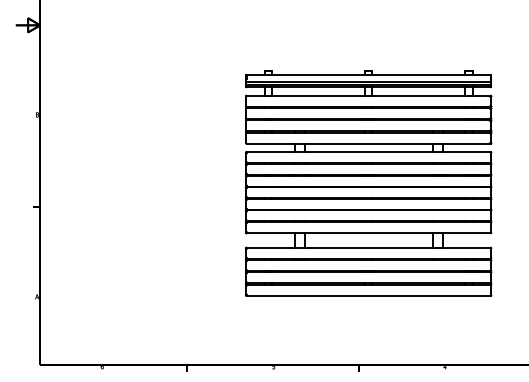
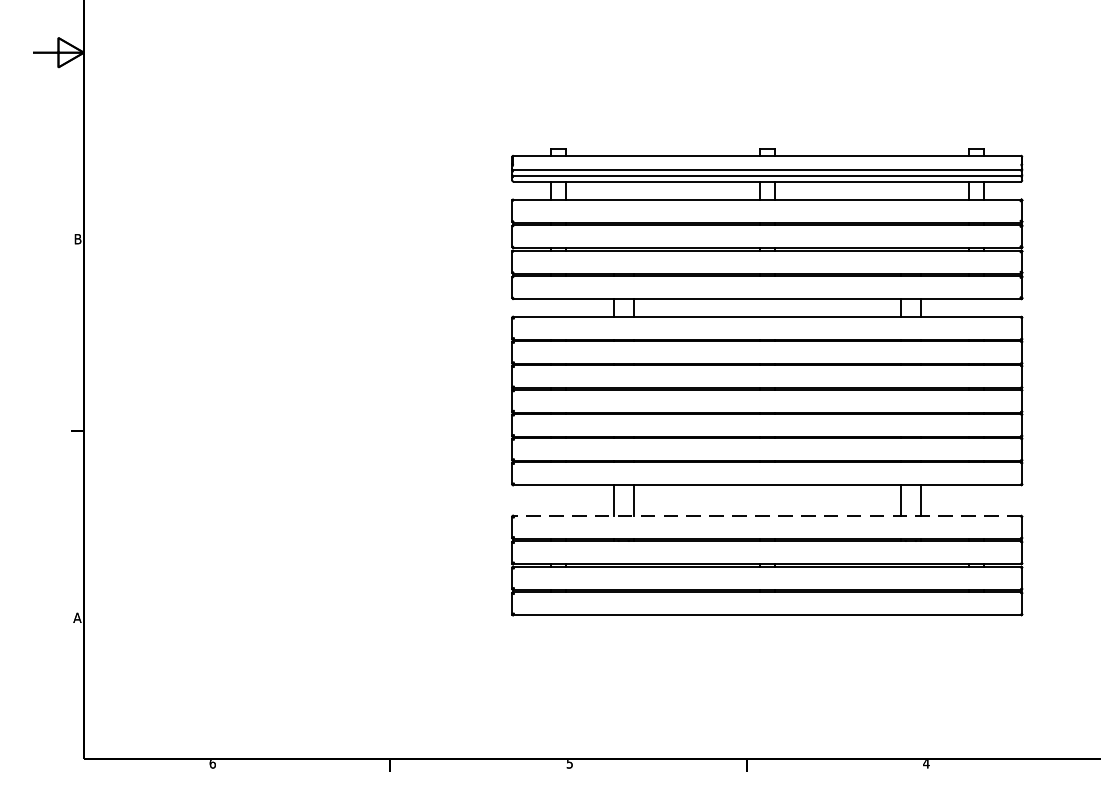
line: (368, 247) -> (766, 515), solid -> dashed

